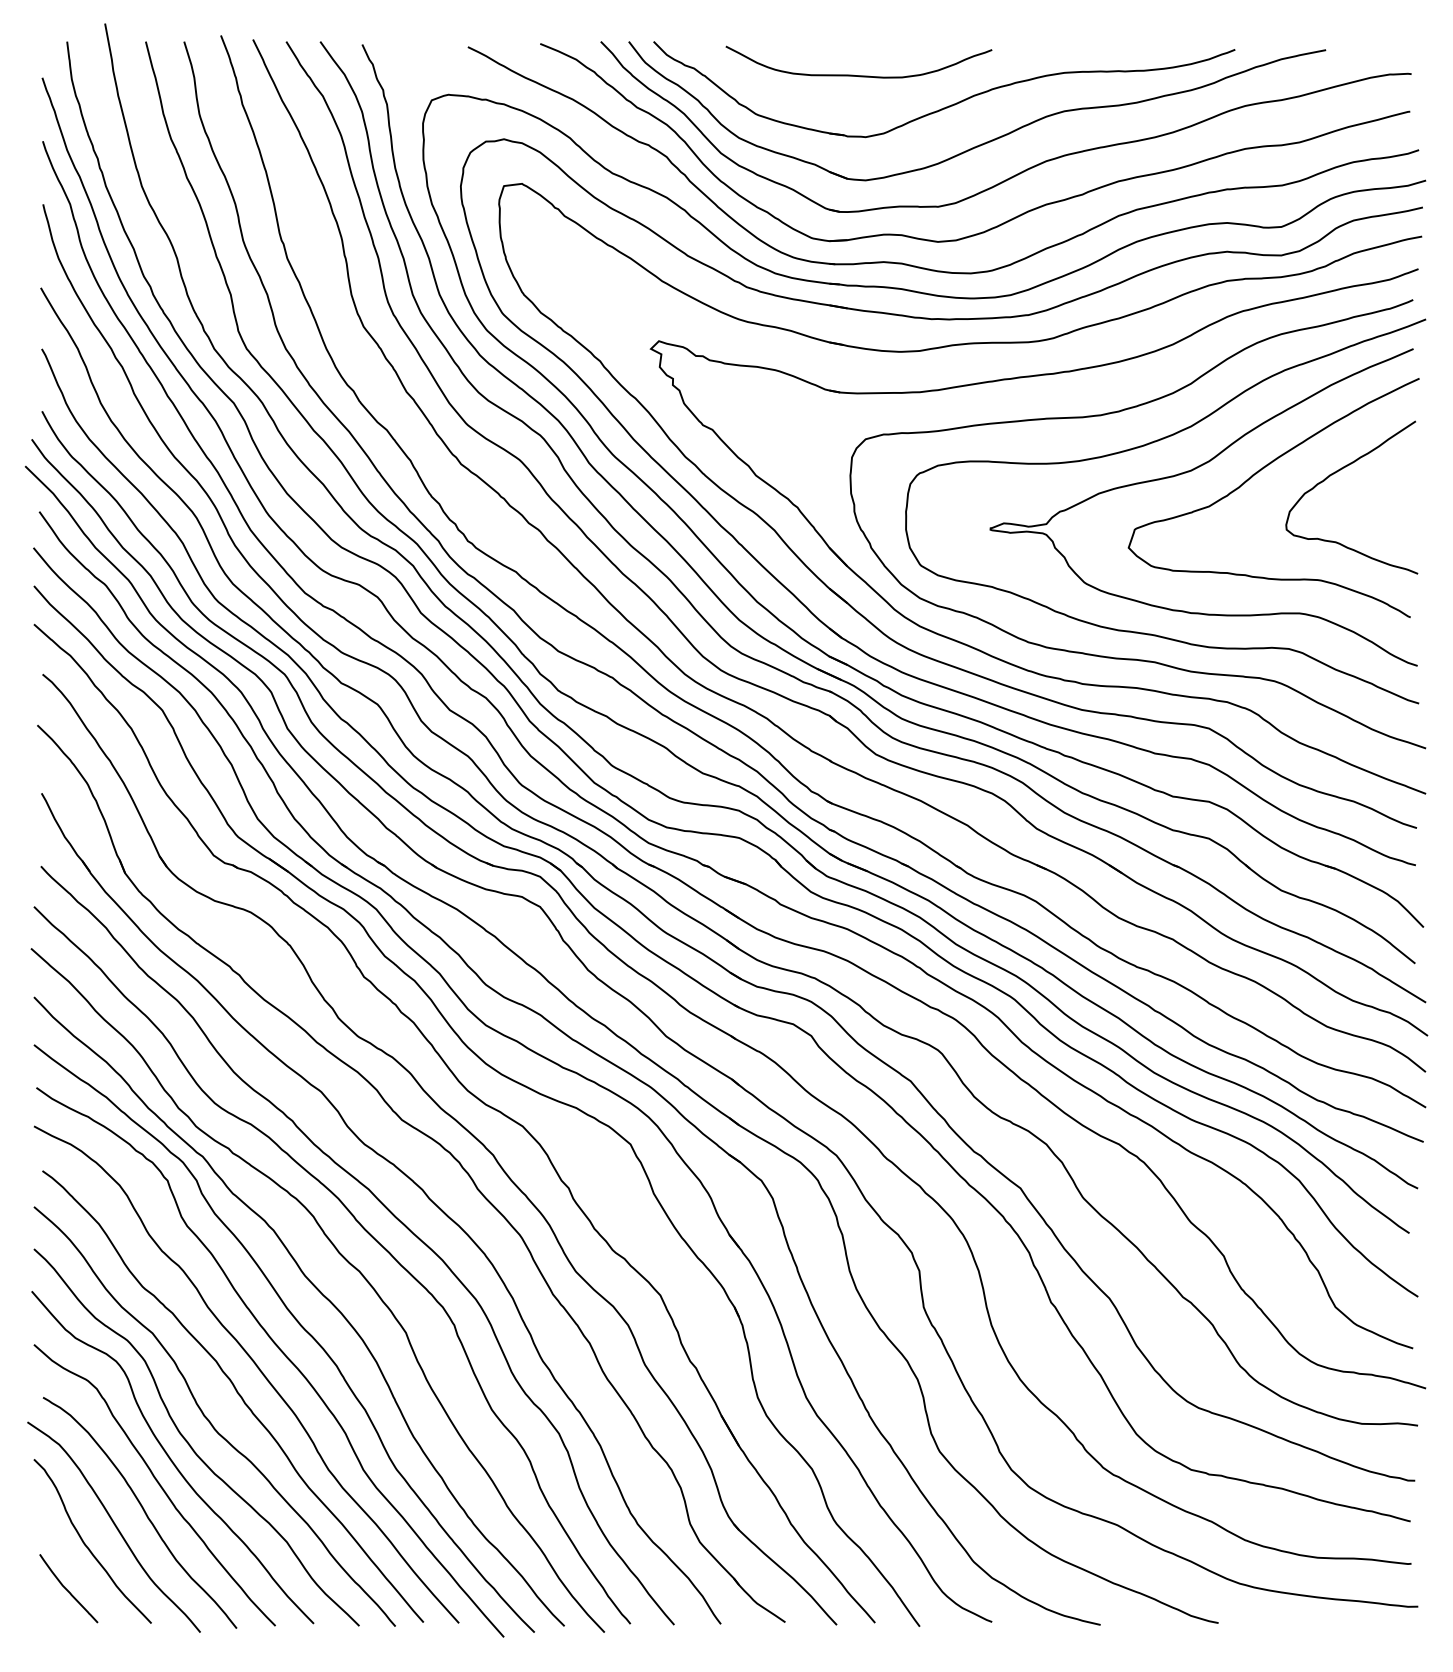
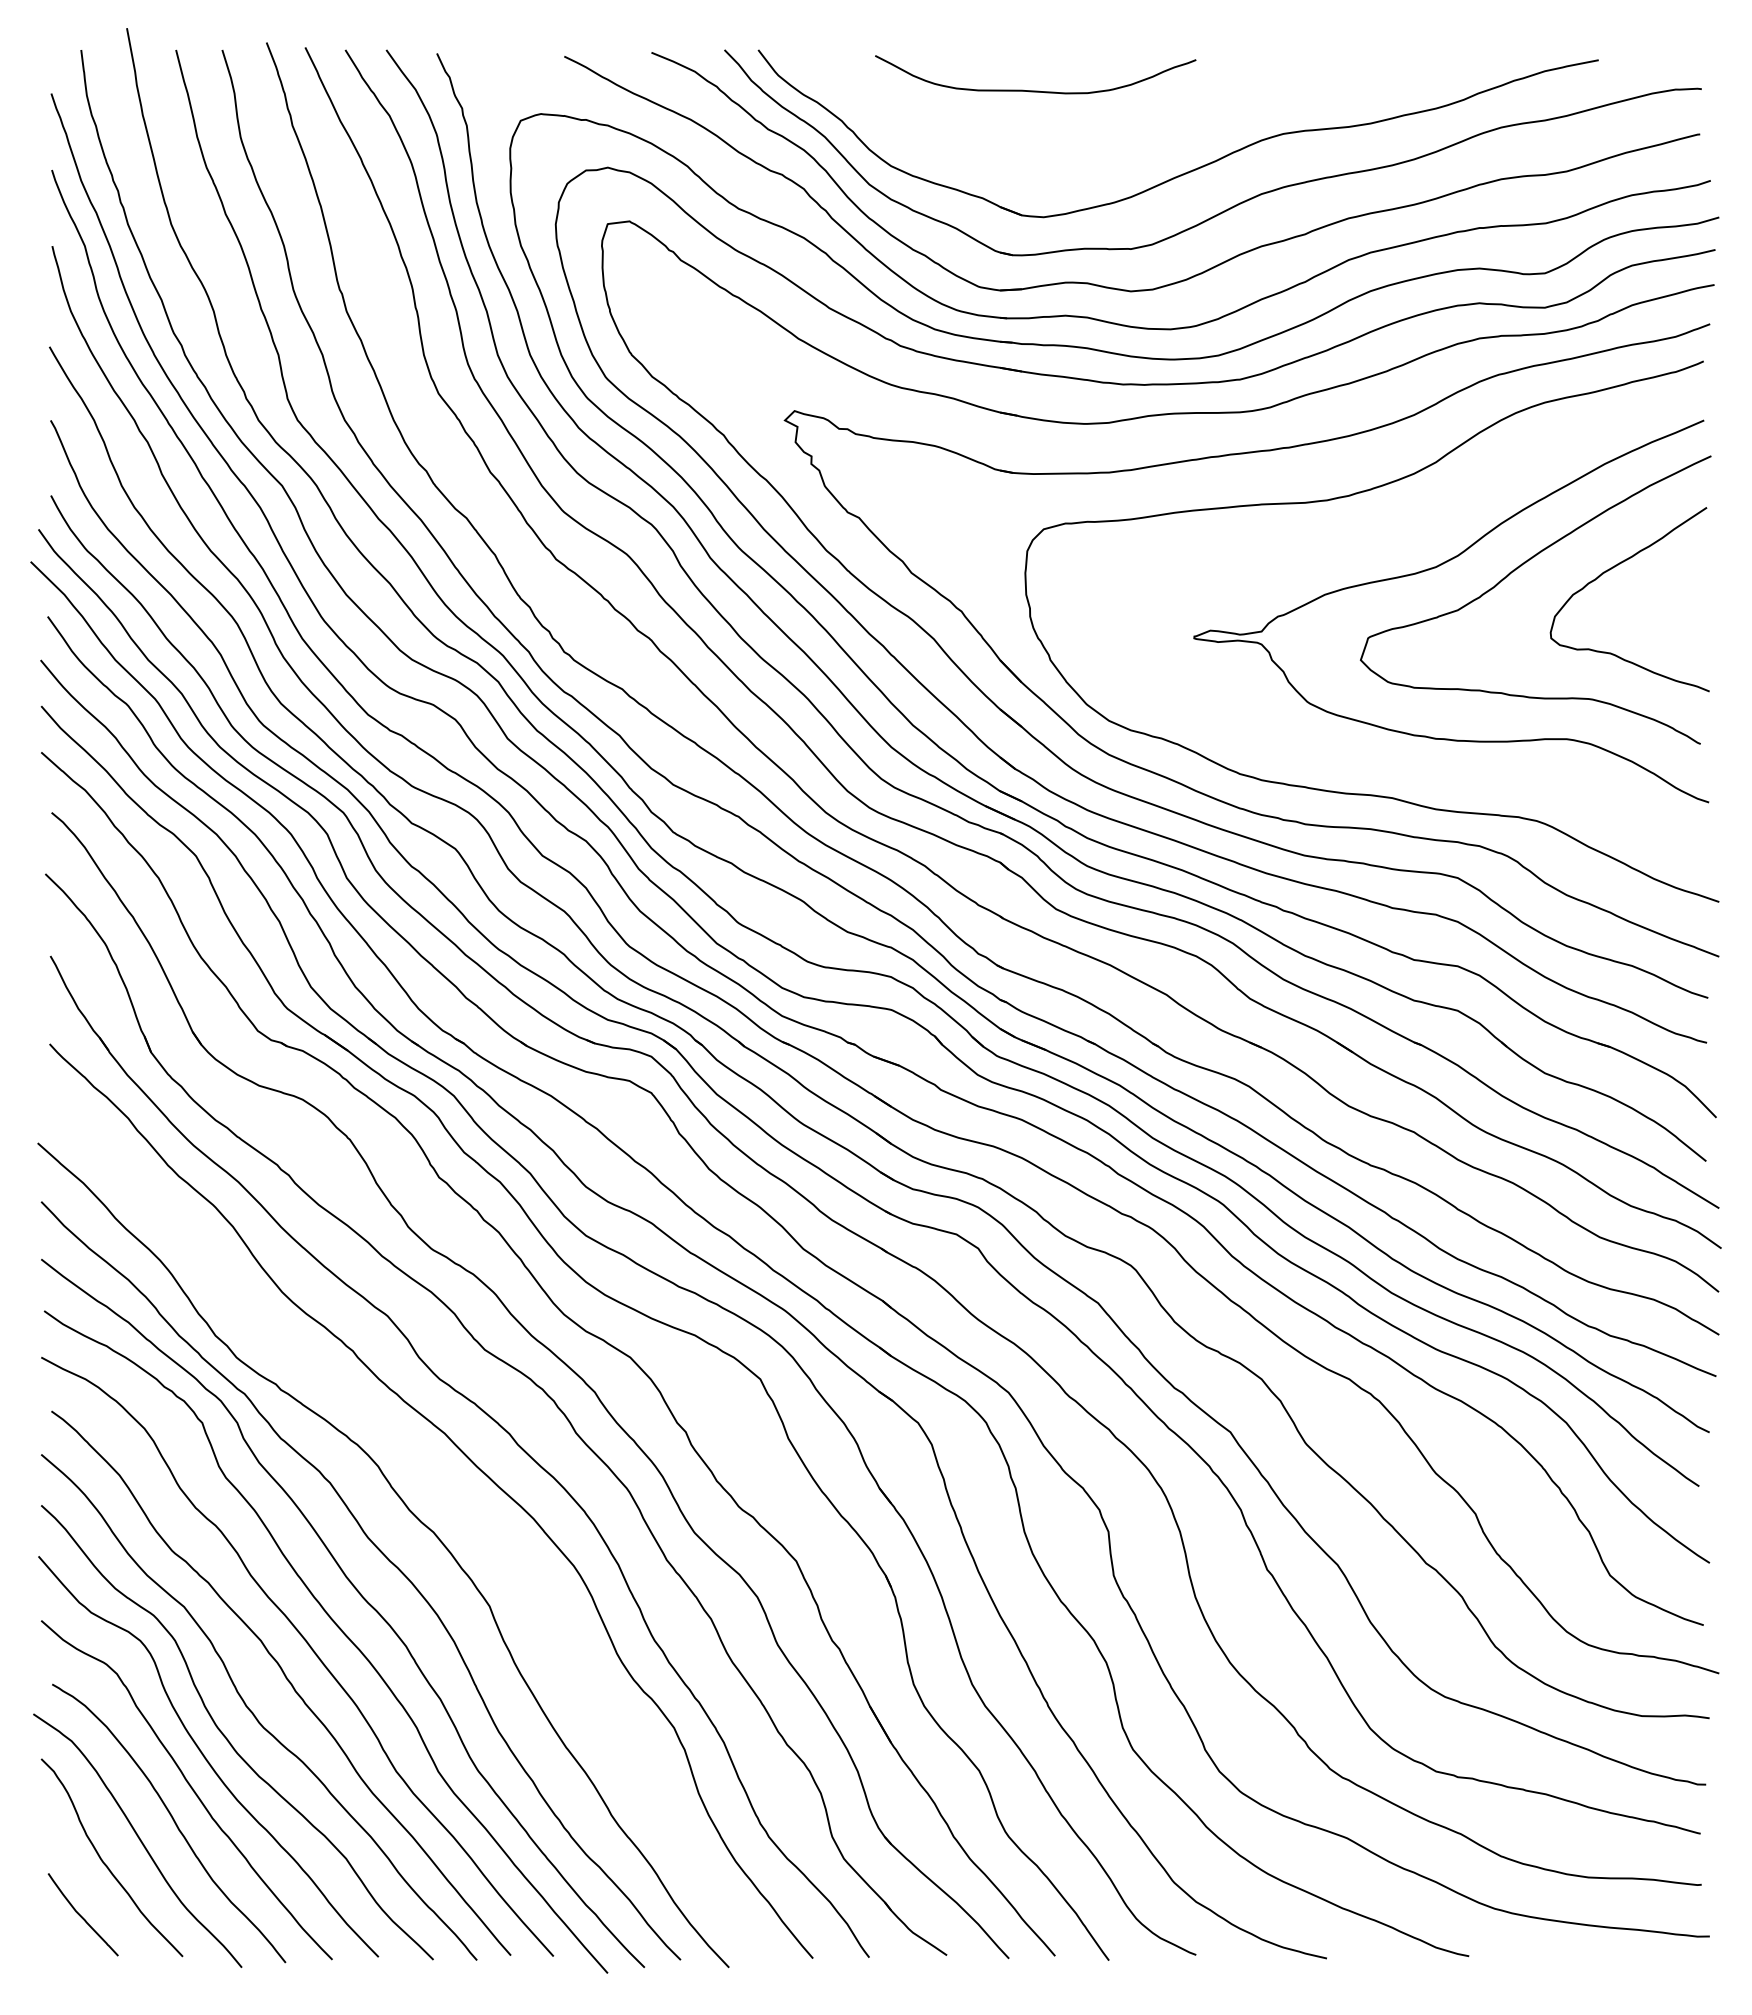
part: (950, 105) -> (1145, 126), removed
curve: (1145, 446) -> (1380, 537), removed
curve: (365, 1230) -> (440, 1483), removed

